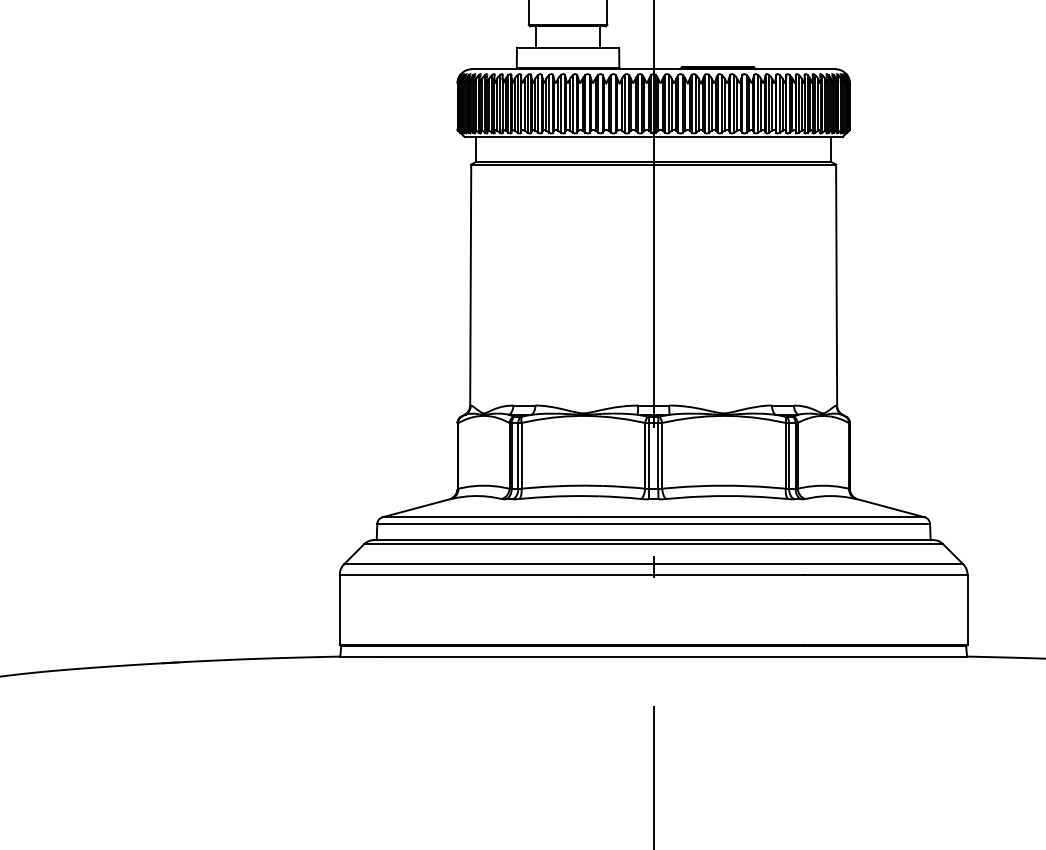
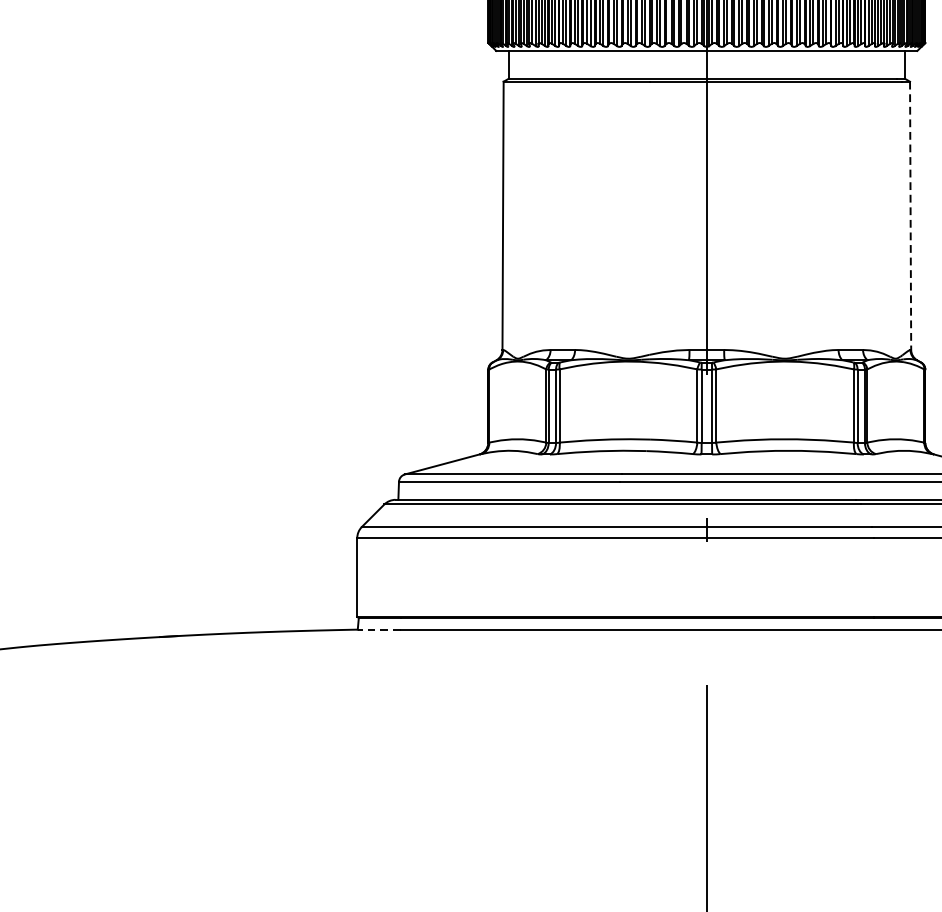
line: (836, 285) -> (910, 216), solid -> dashed
line: (358, 656) -> (378, 629), solid -> dashed

